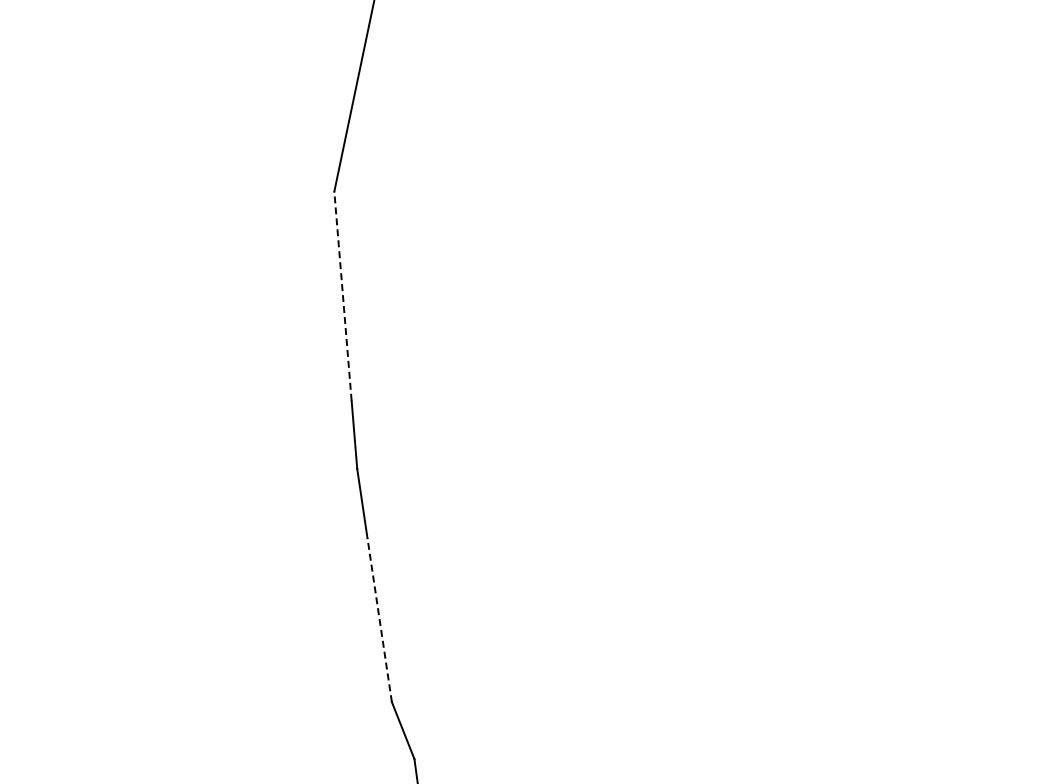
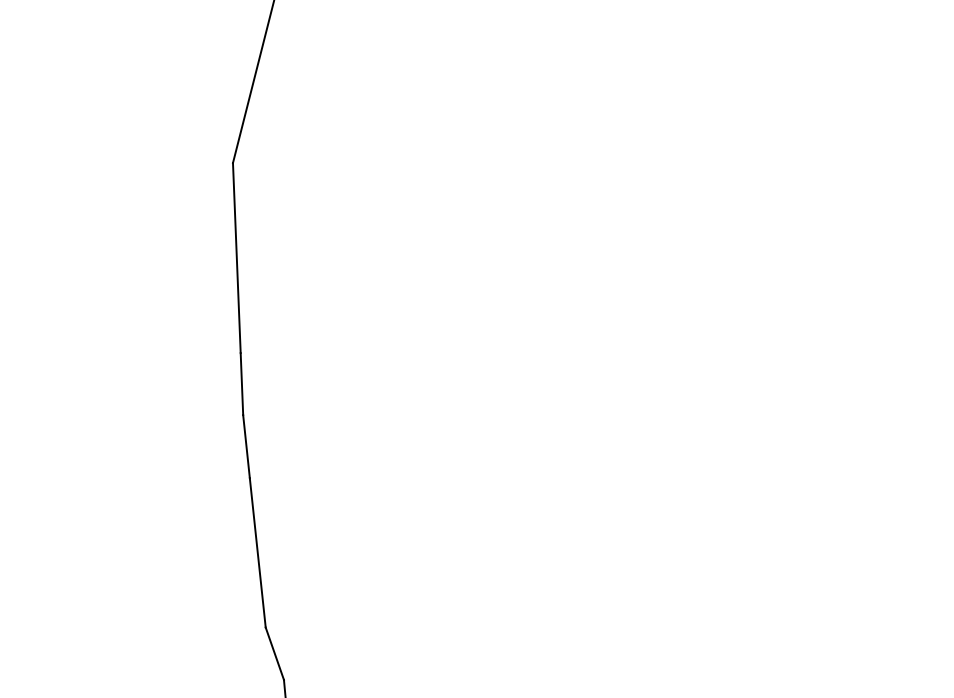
line: (342, 296) -> (236, 258), dashed -> solid
line: (379, 620) -> (257, 553), dashed -> solid

